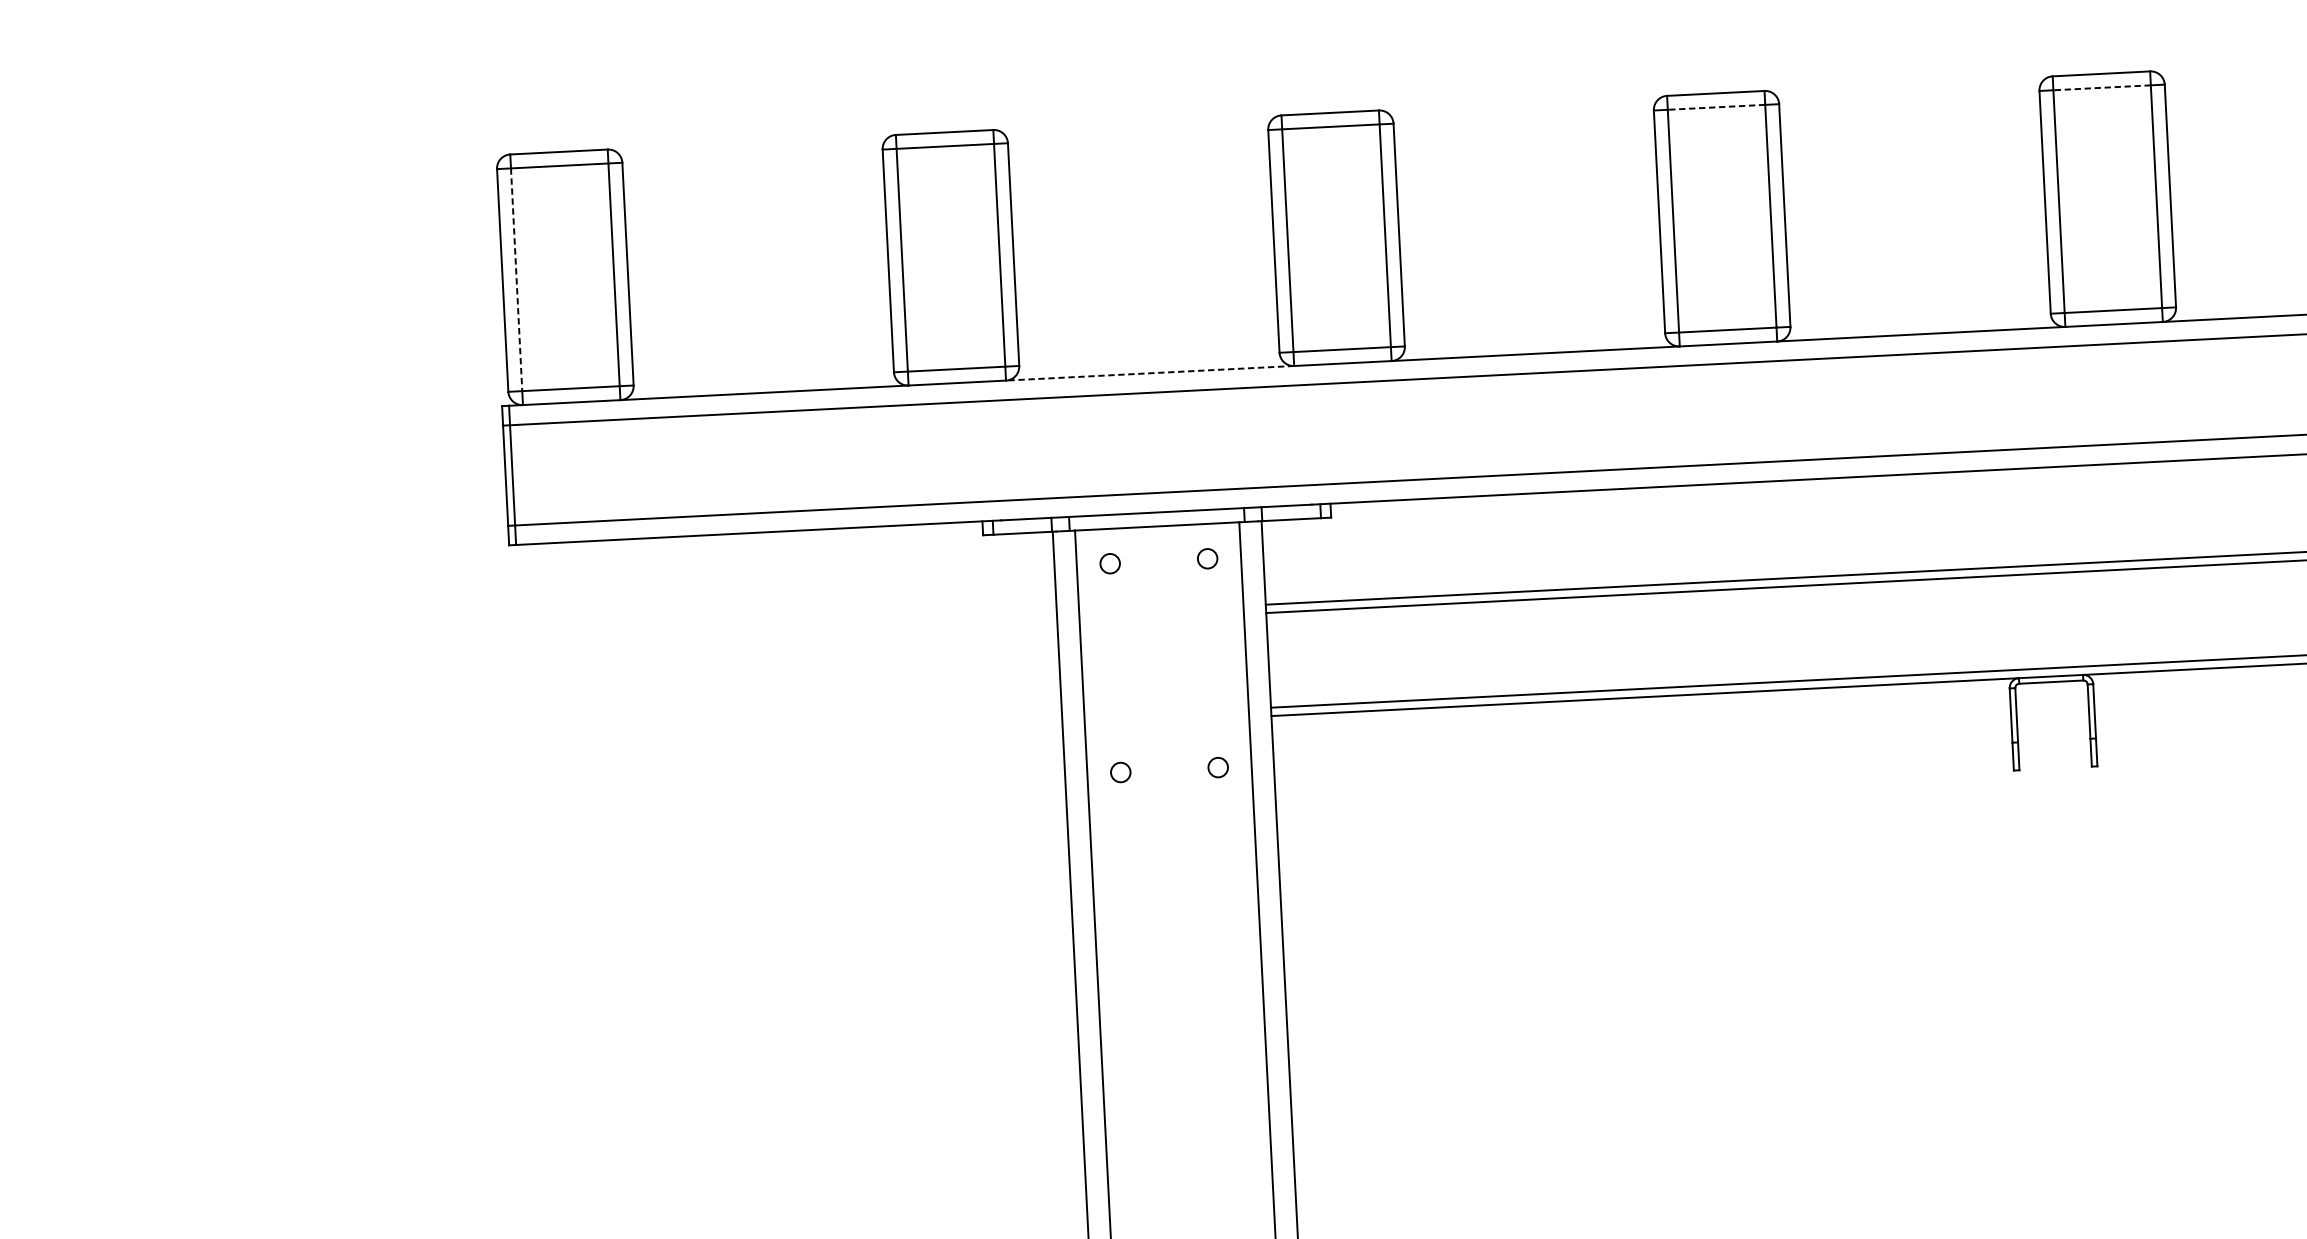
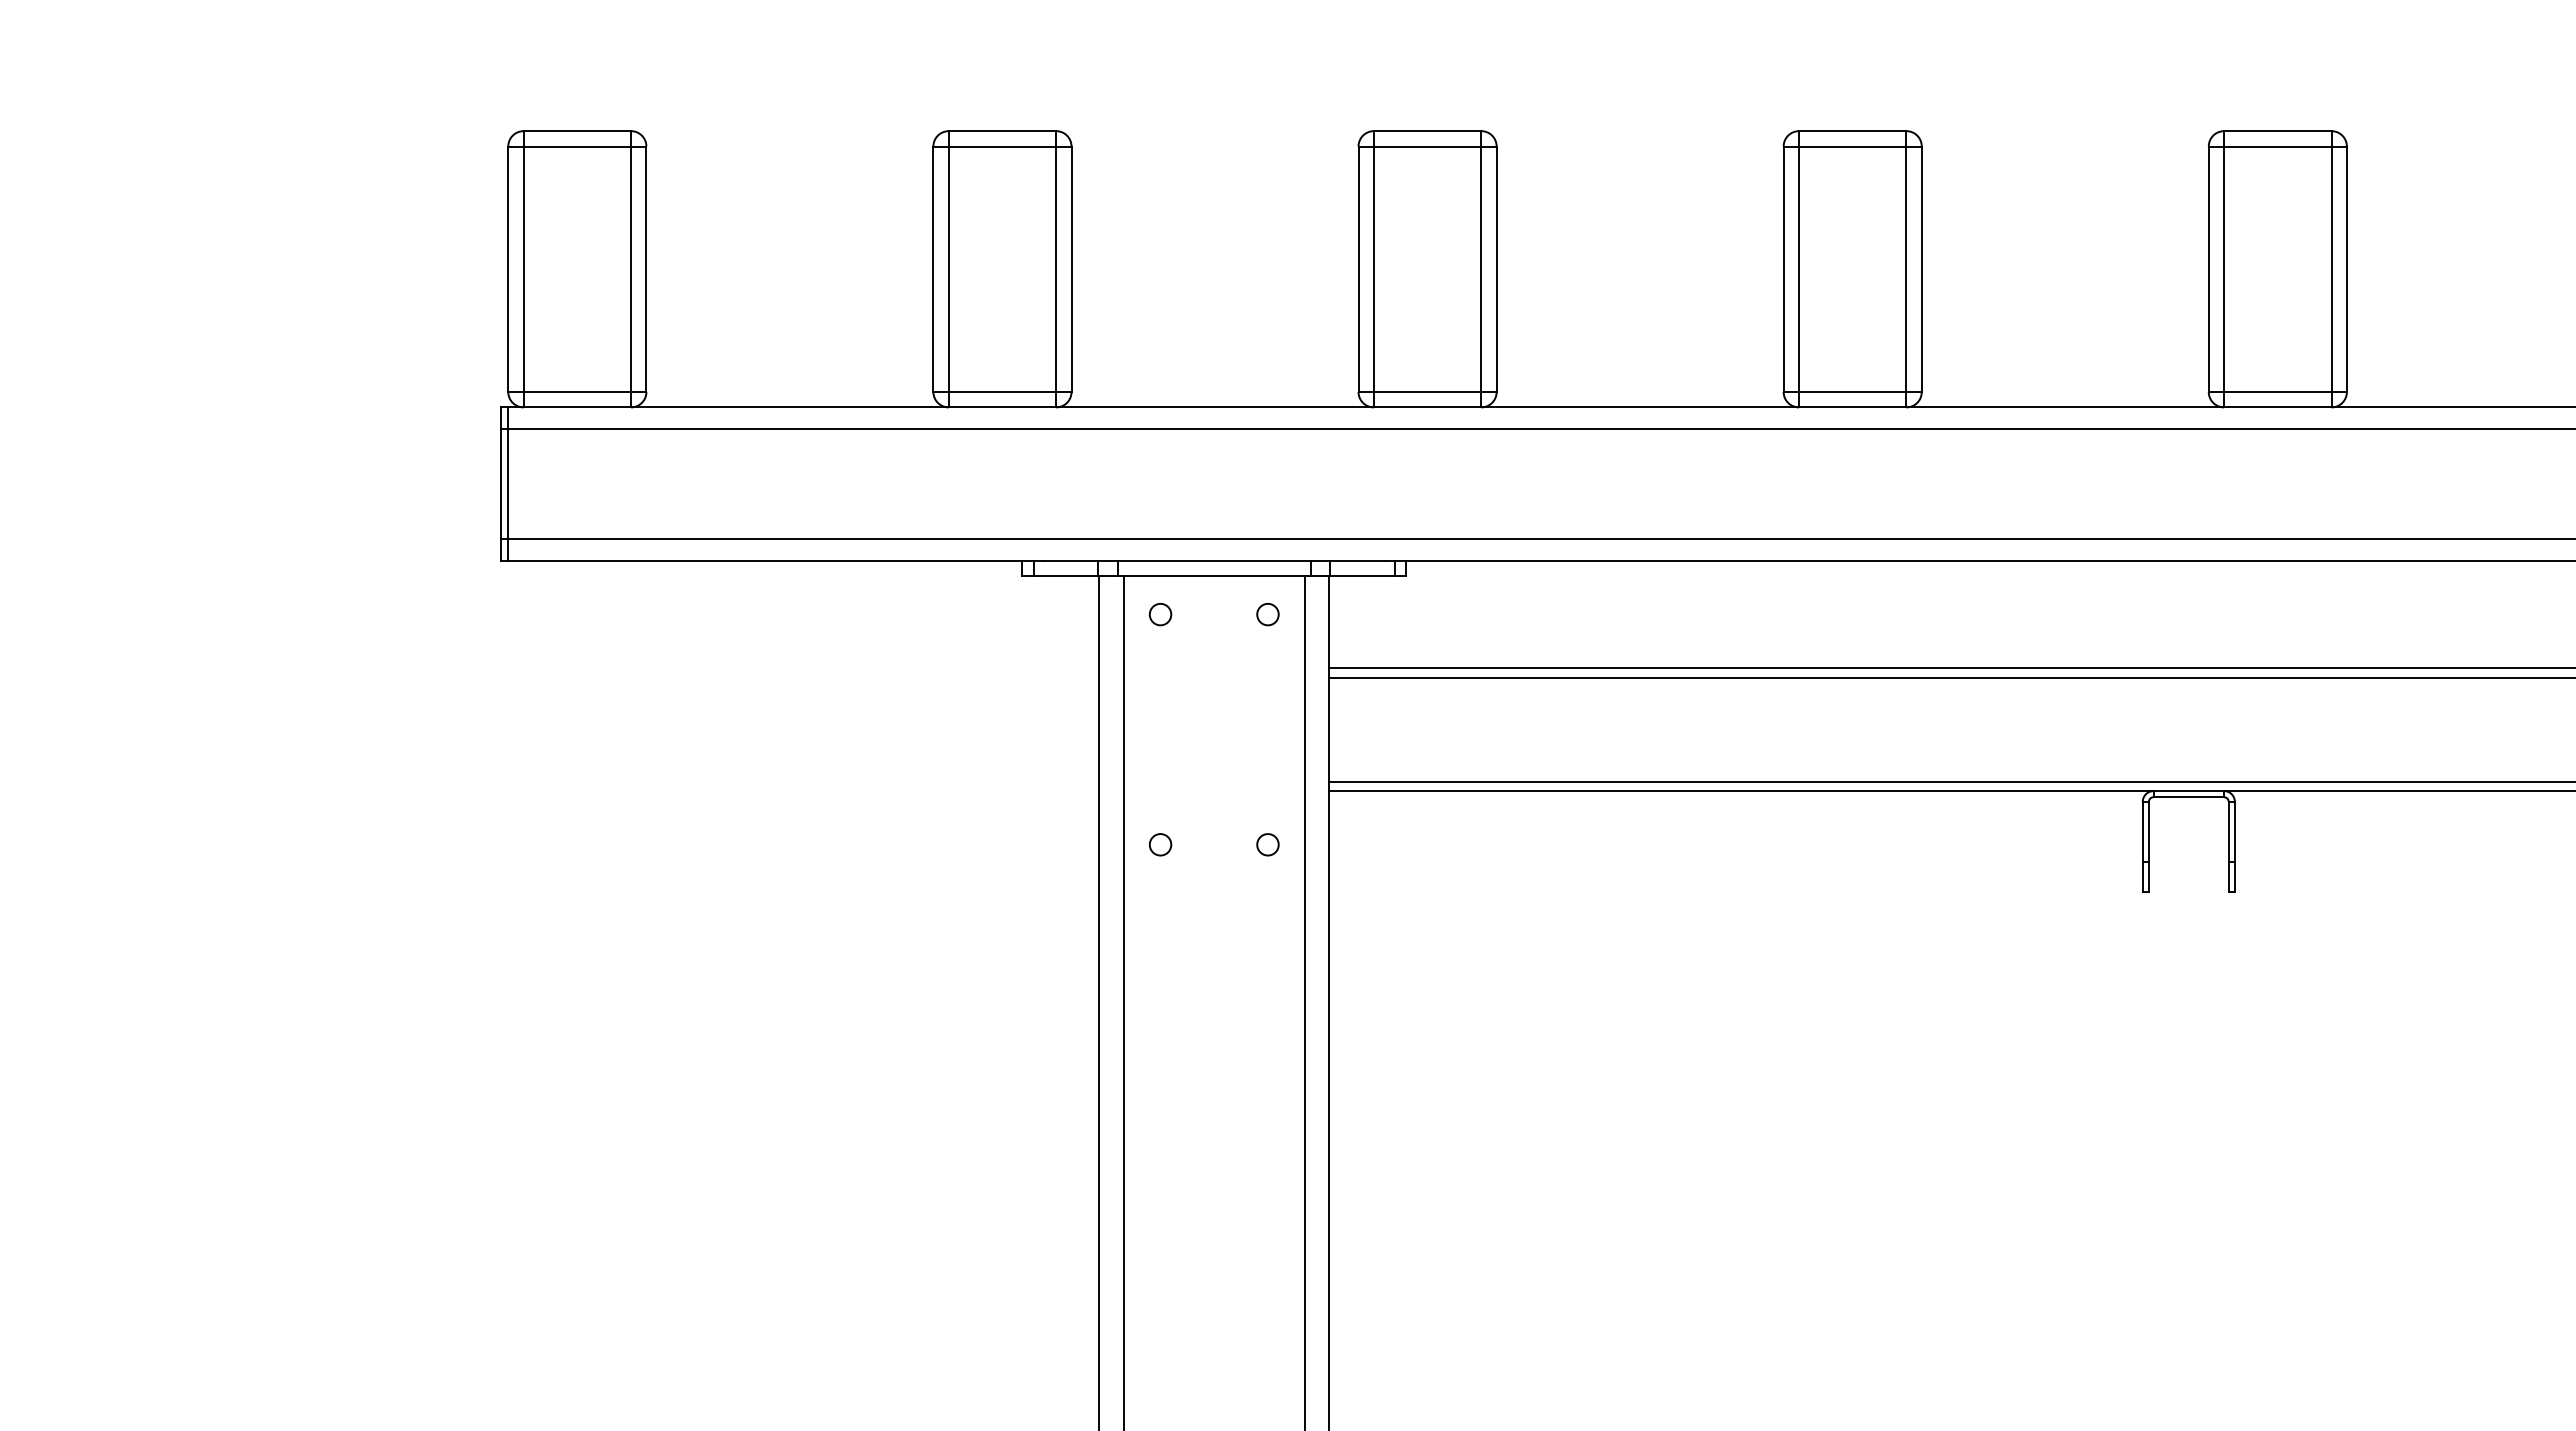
line: (2101, 87) -> (2277, 146), dashed -> solid
line: (1716, 107) -> (1852, 146), dashed -> solid
line: (516, 279) -> (523, 269), dashed -> solid
line: (1150, 373) -> (1215, 407), dashed -> solid

